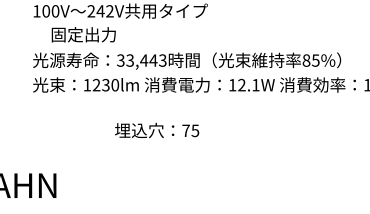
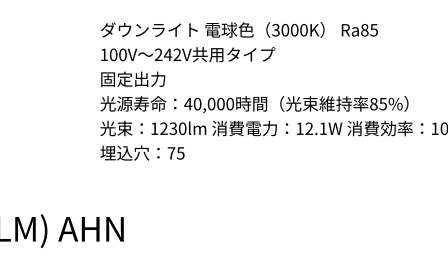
text: (84, 33) -> (133, 78), moved
text: (142, 59) -> (209, 103), 33,443 -> 40,000
text: (157, 129) -> (142, 152), moved

